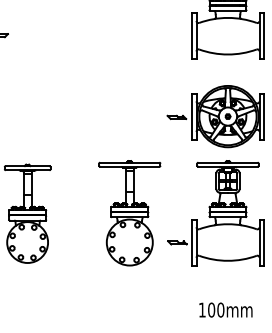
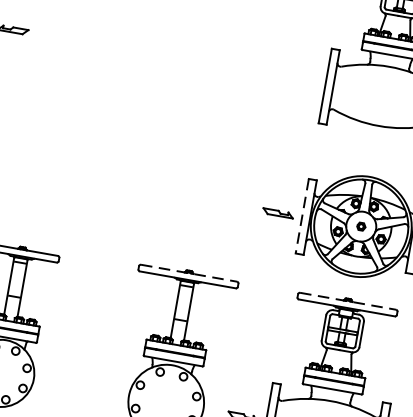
line: (191, 117) -> (301, 217), solid -> dashed
line: (129, 162) -> (188, 272), solid -> dashed
line: (227, 162) -> (347, 300), solid -> dashed

